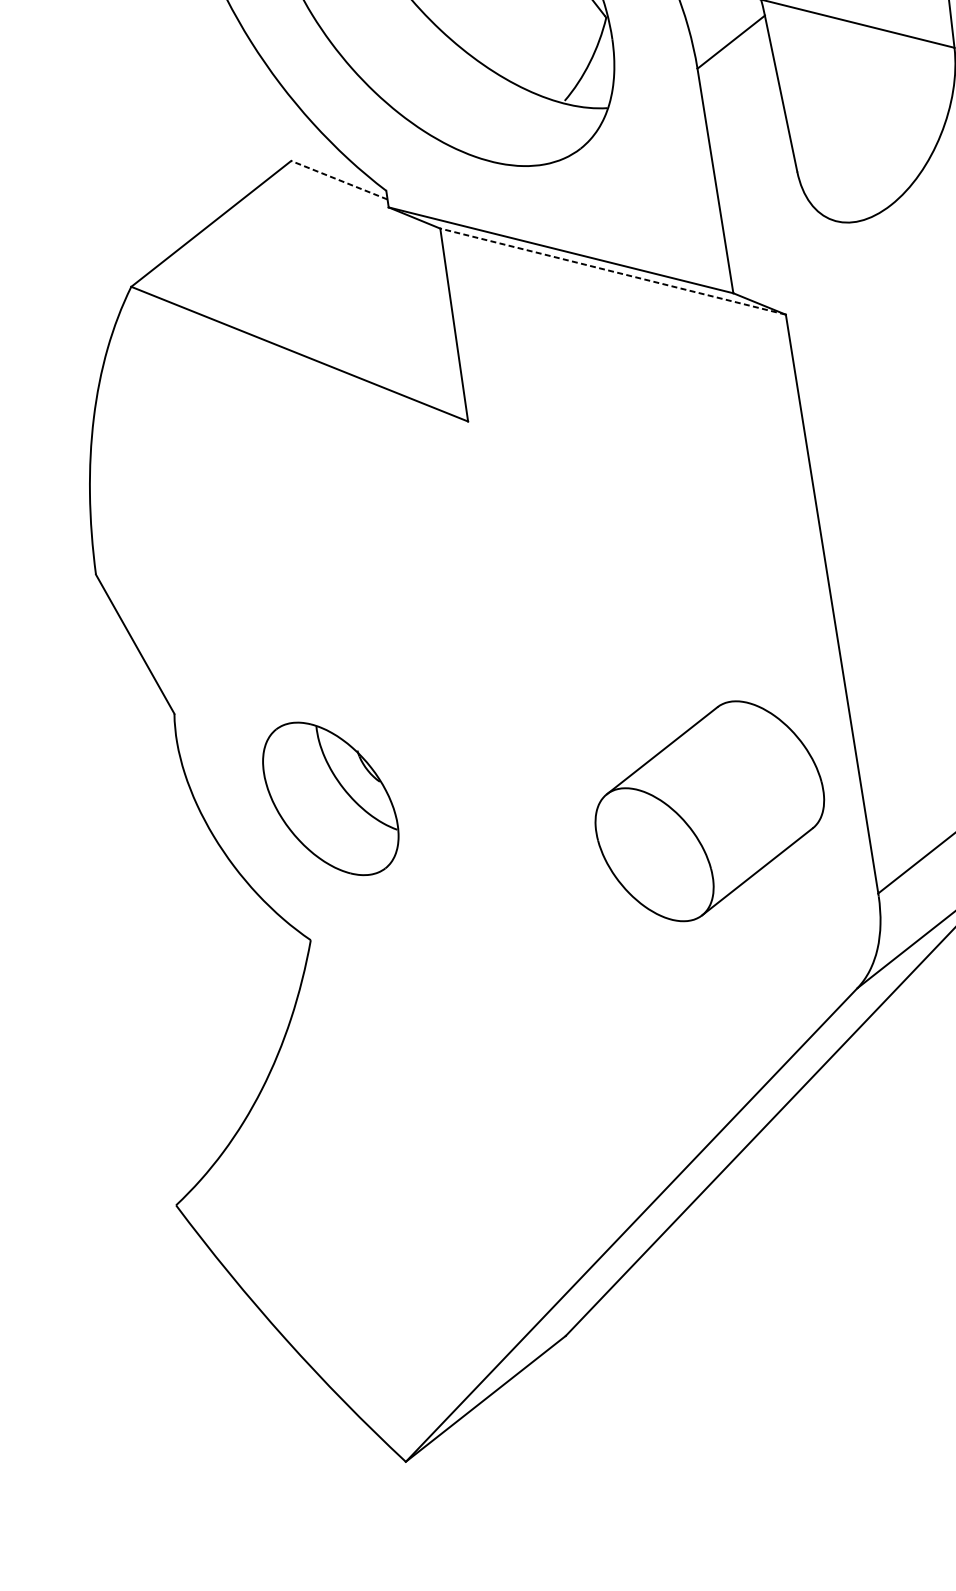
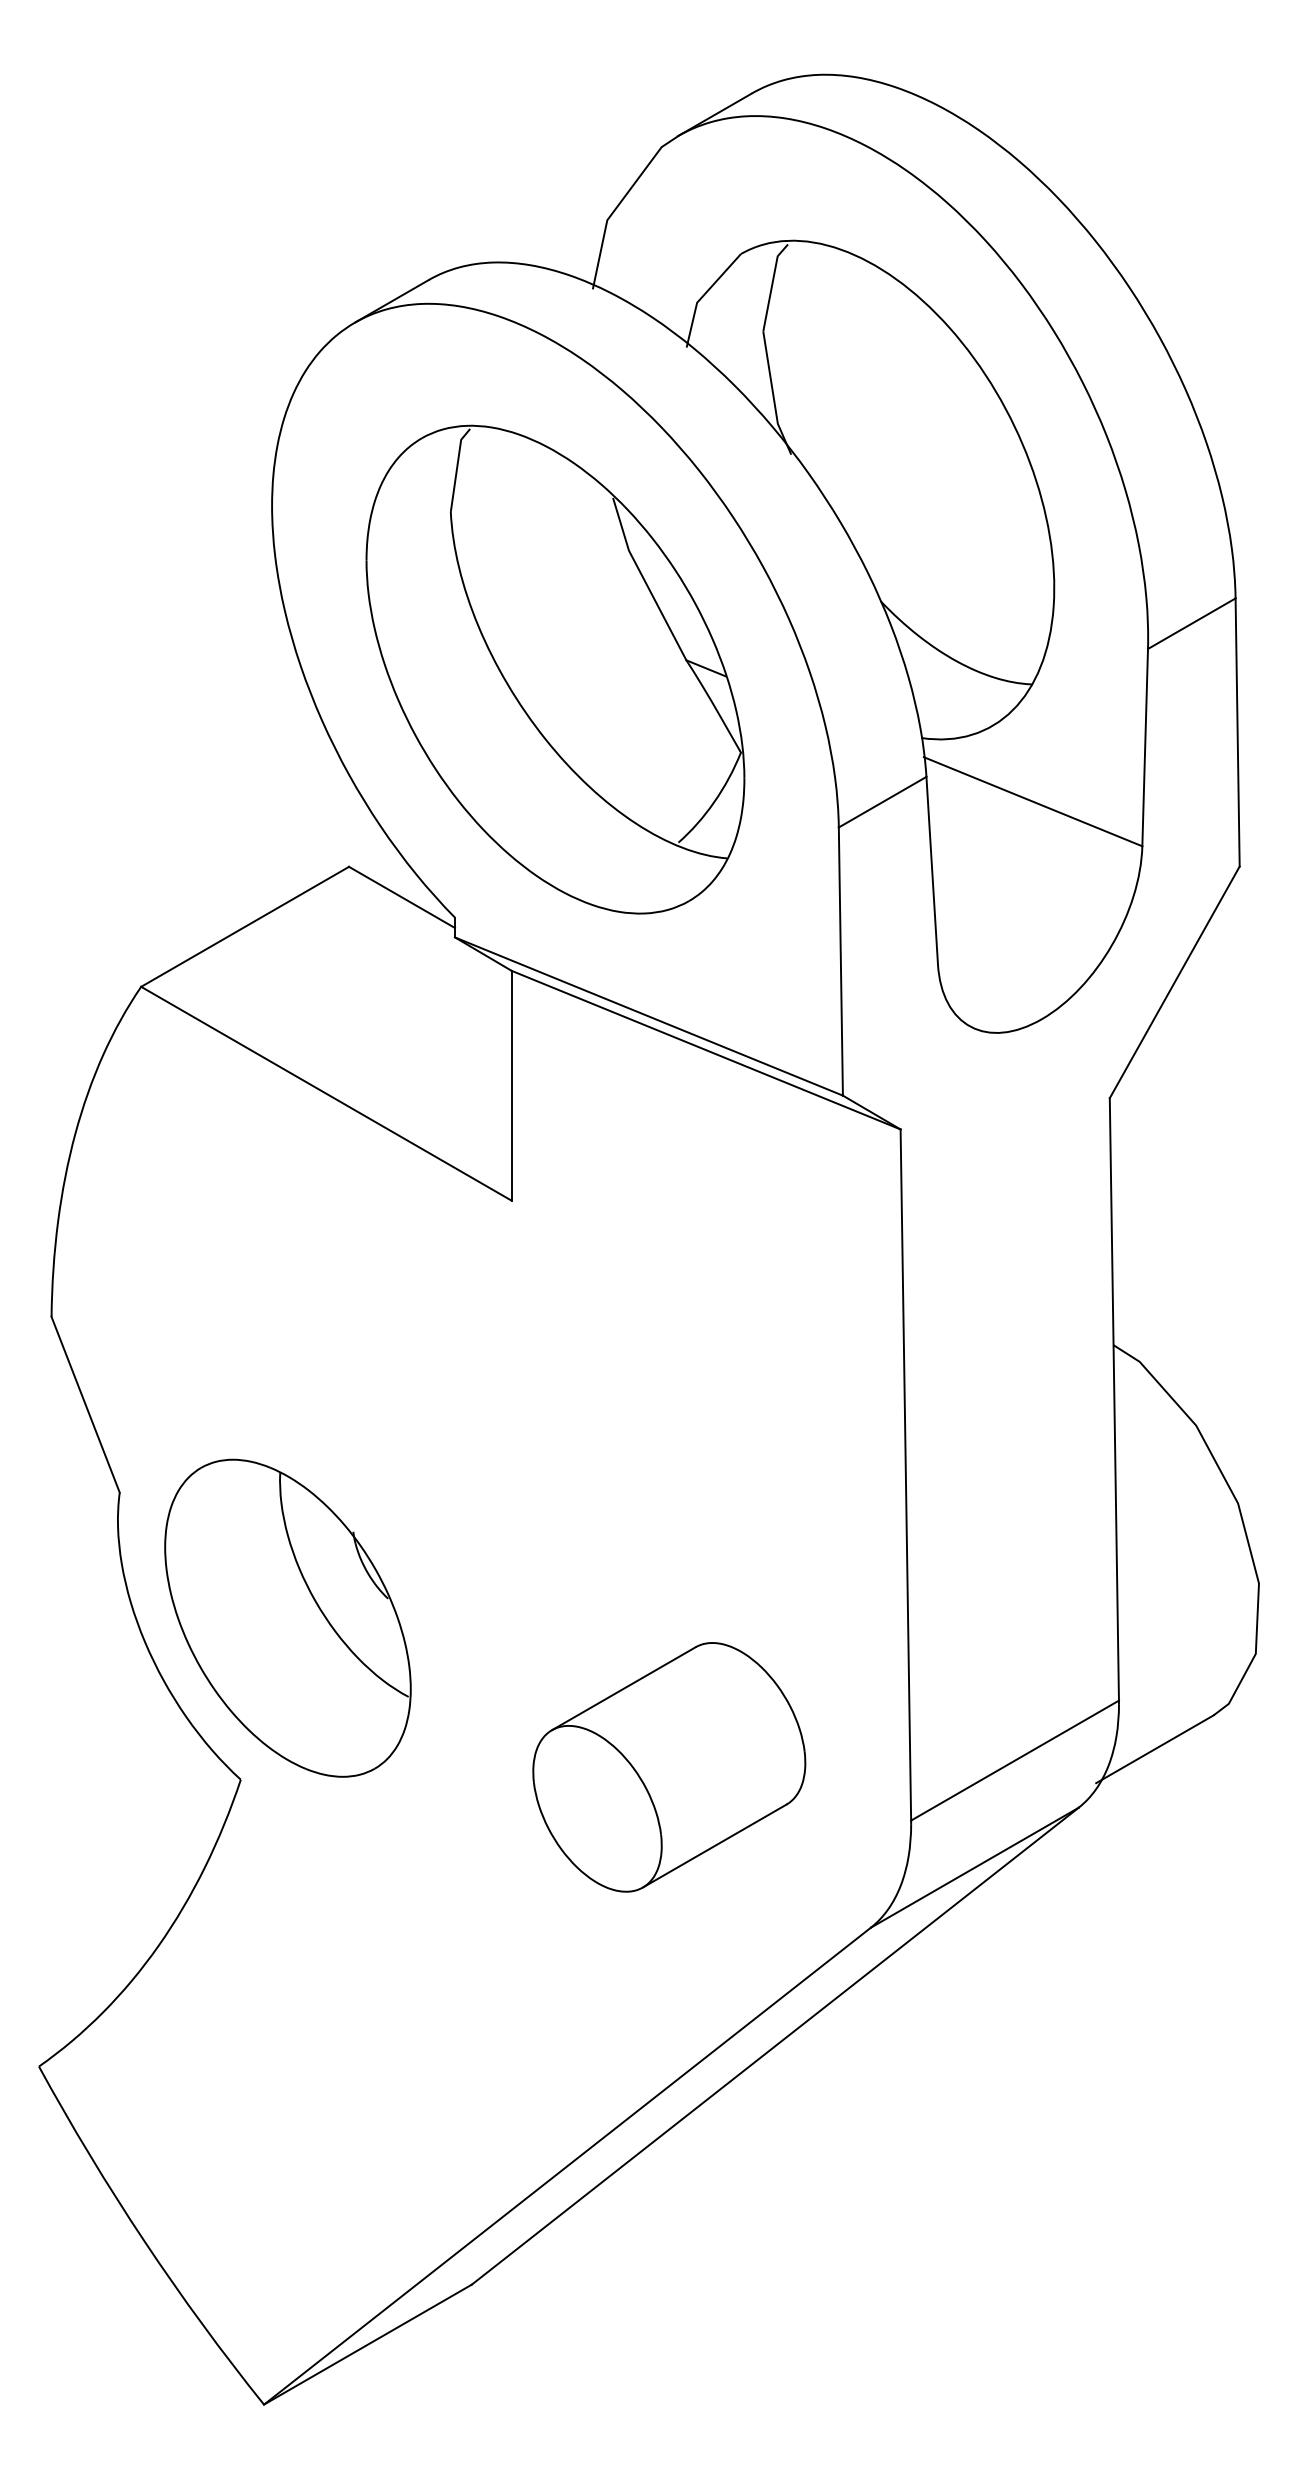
line: (338, 180) -> (401, 897), dashed -> solid
line: (612, 271) -> (705, 1049), dashed -> solid
part: (330, 798) -> (287, 1617), size x1.67
part: (710, 811) -> (669, 1767), moved

